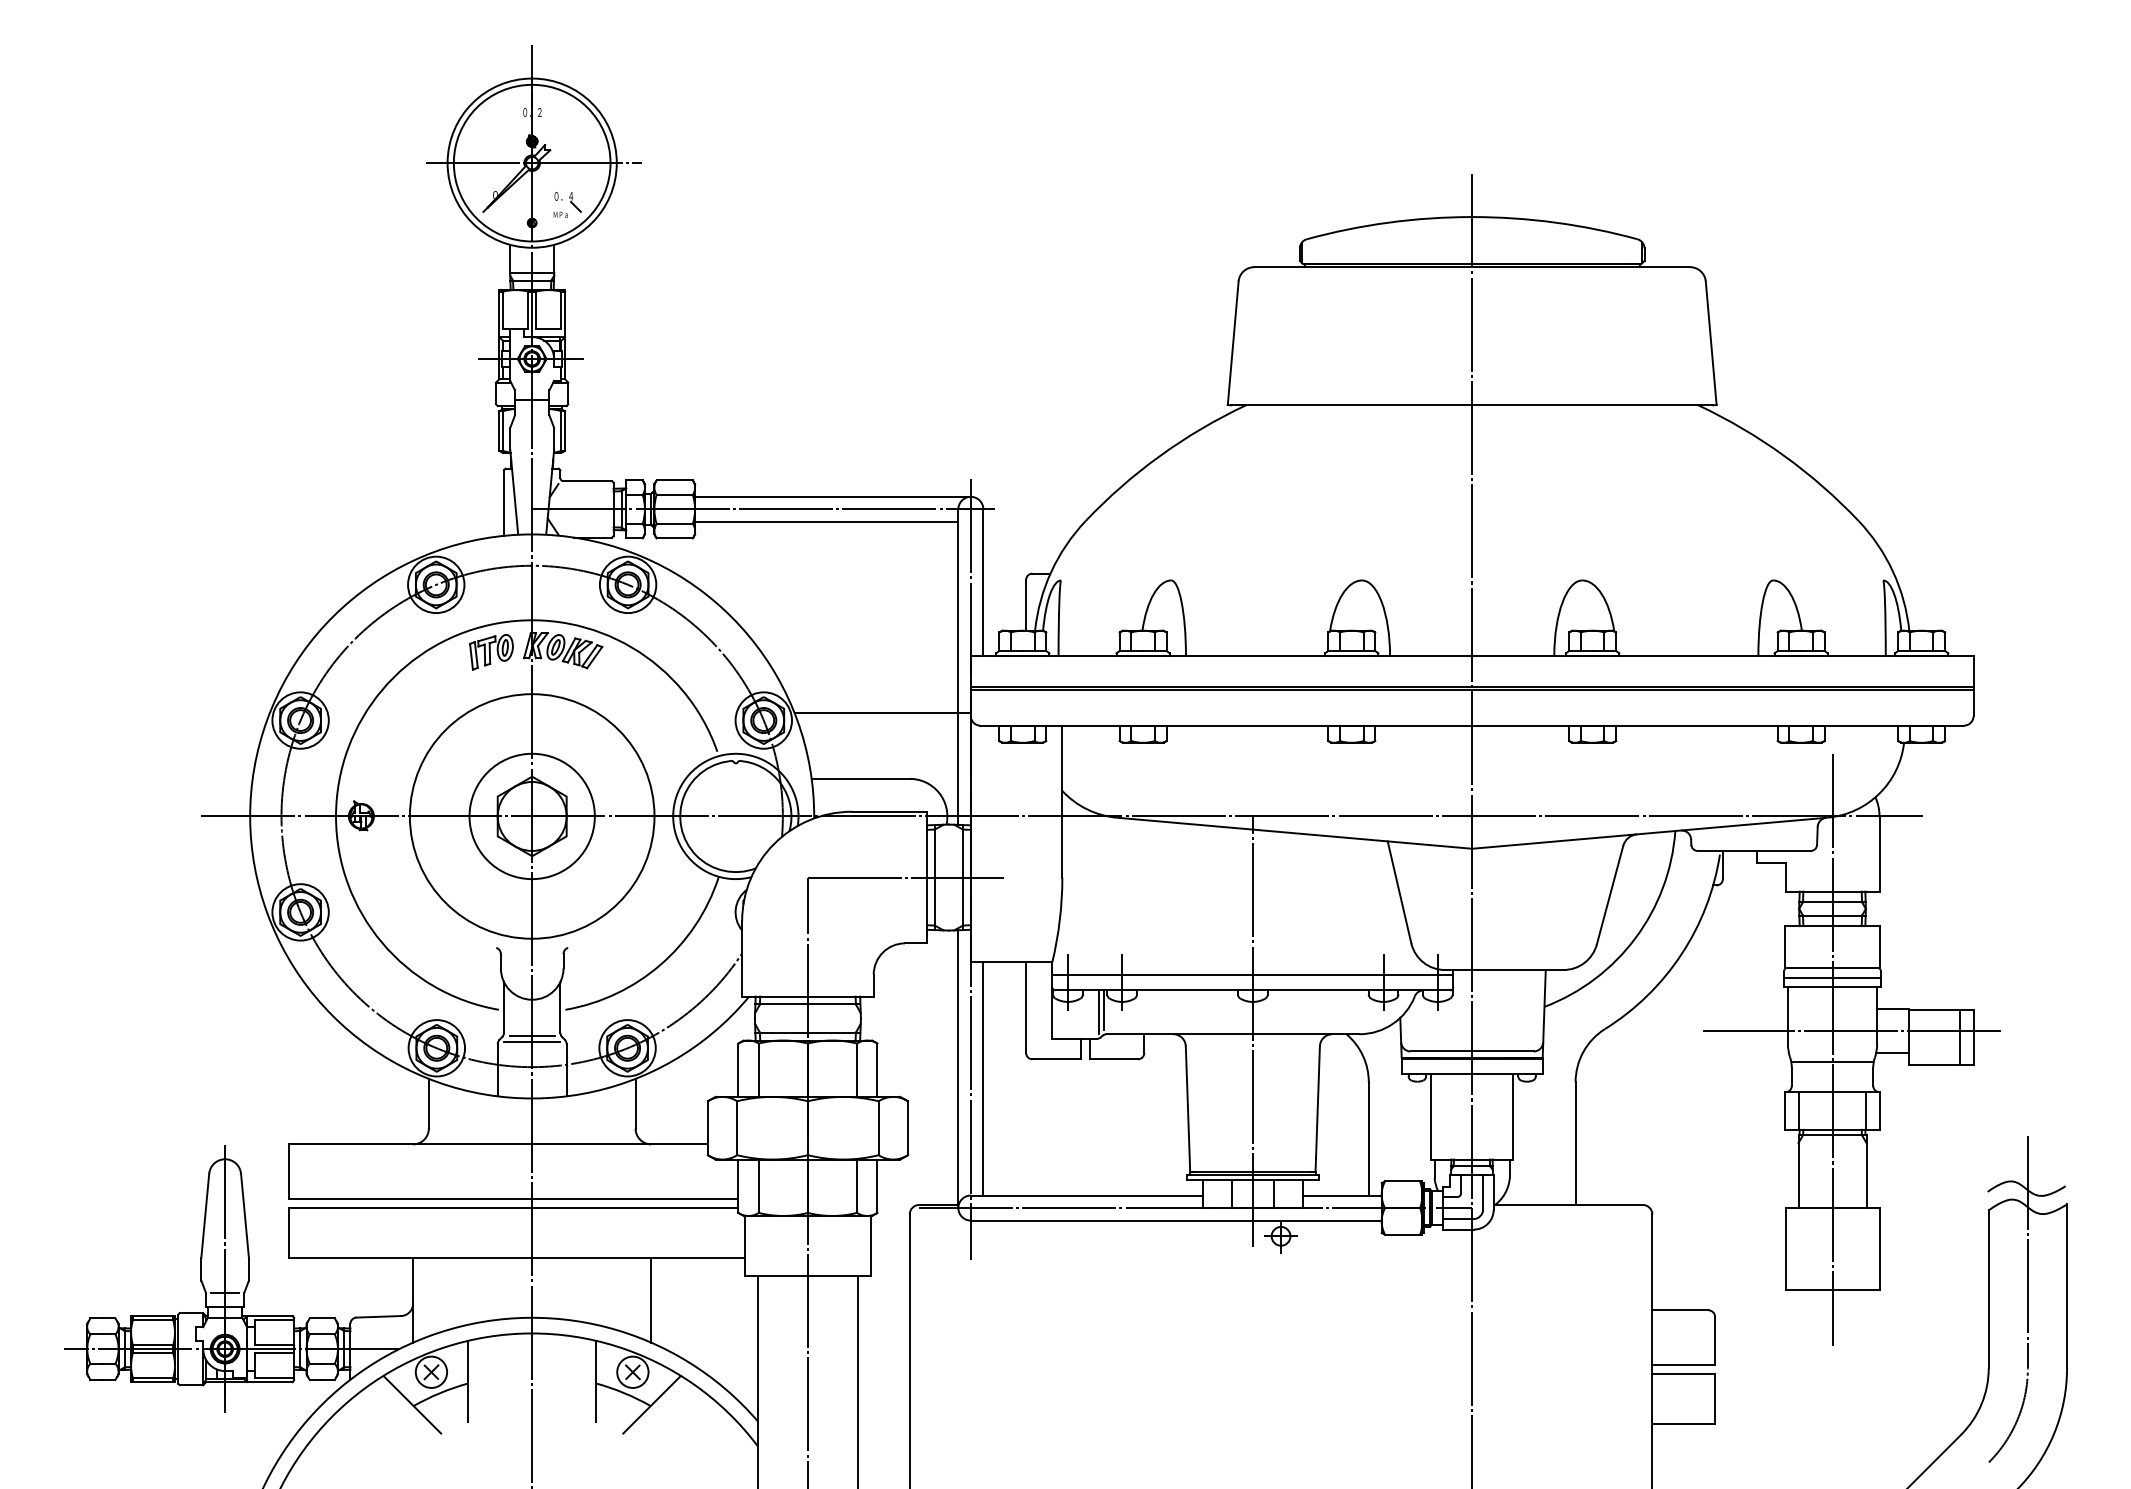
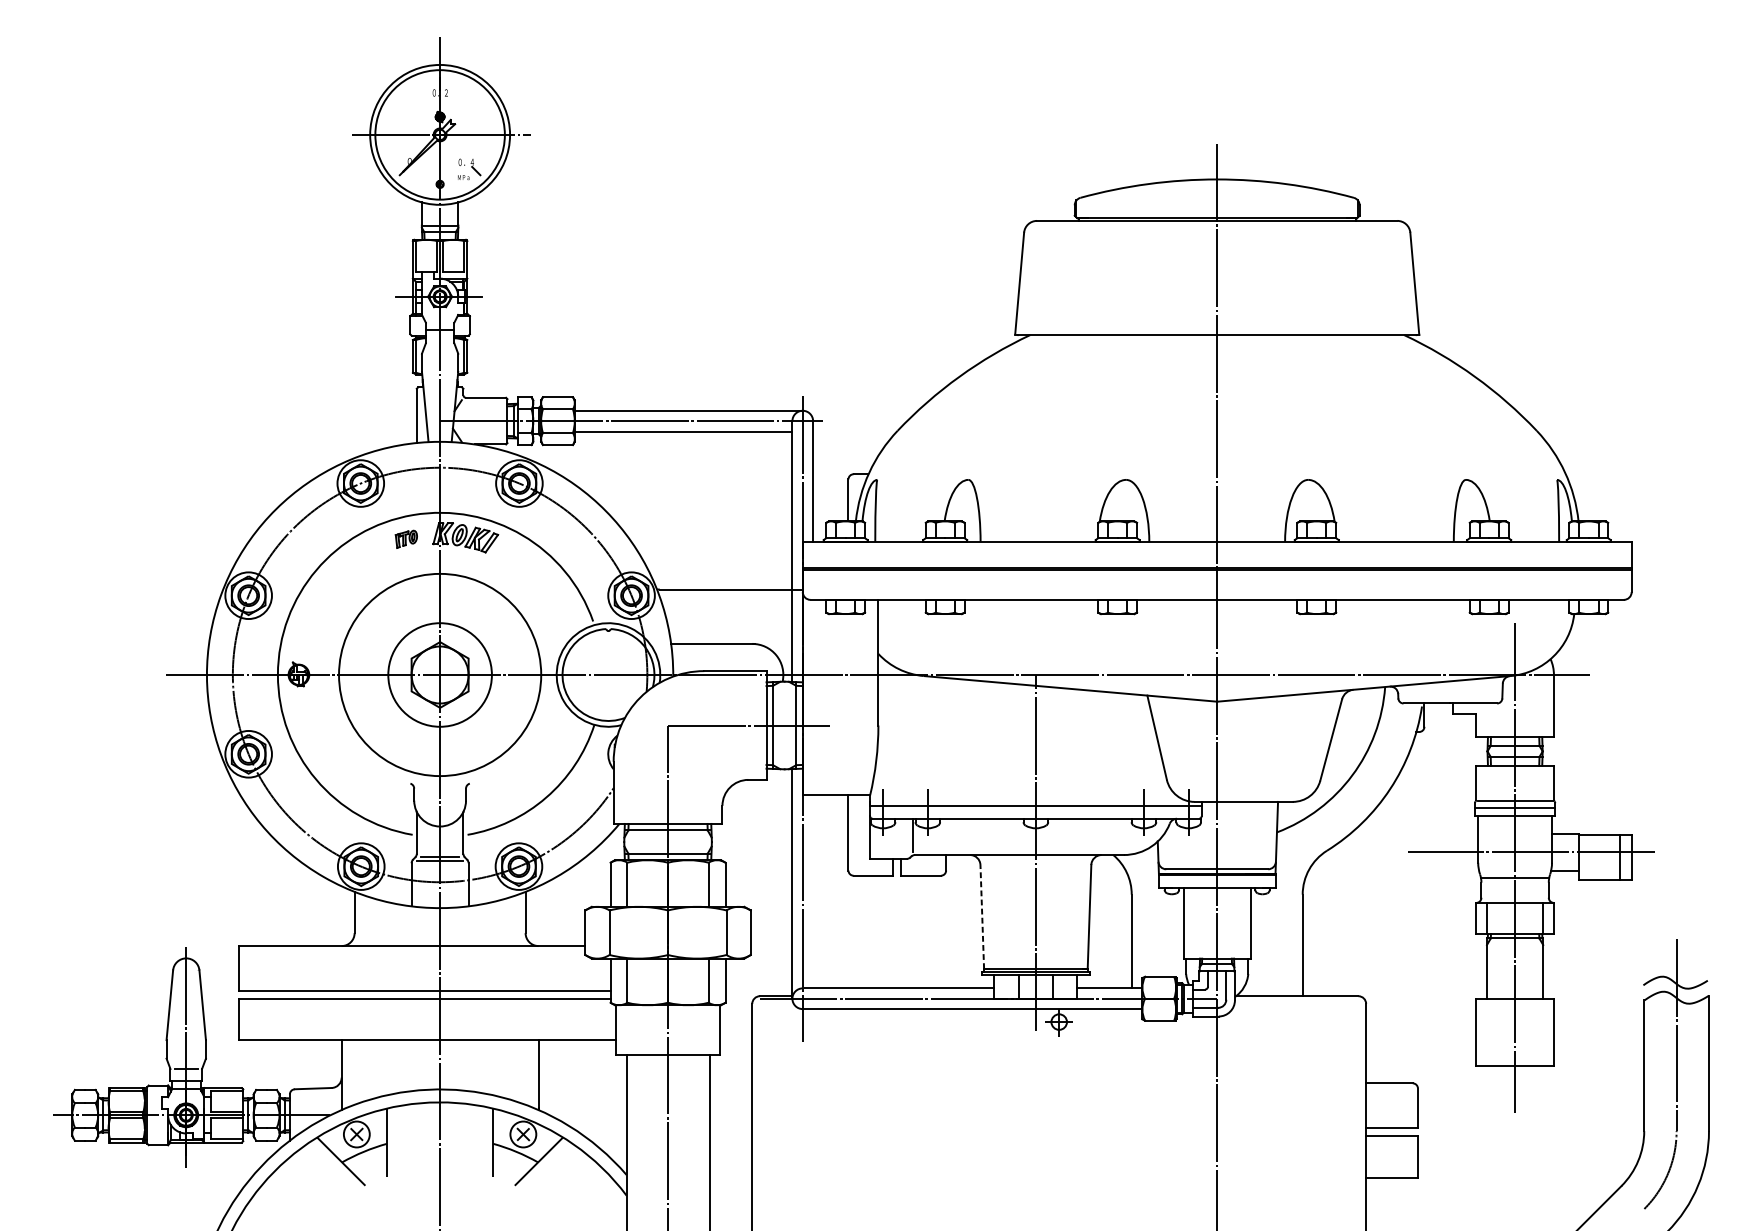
part: (491, 652) -> (406, 539), size x0.6
line: (1099, 1012) -> (909, 837), removed
line: (983, 1078) -> (813, 891), removed
line: (1188, 1109) -> (982, 917), solid -> dashed

